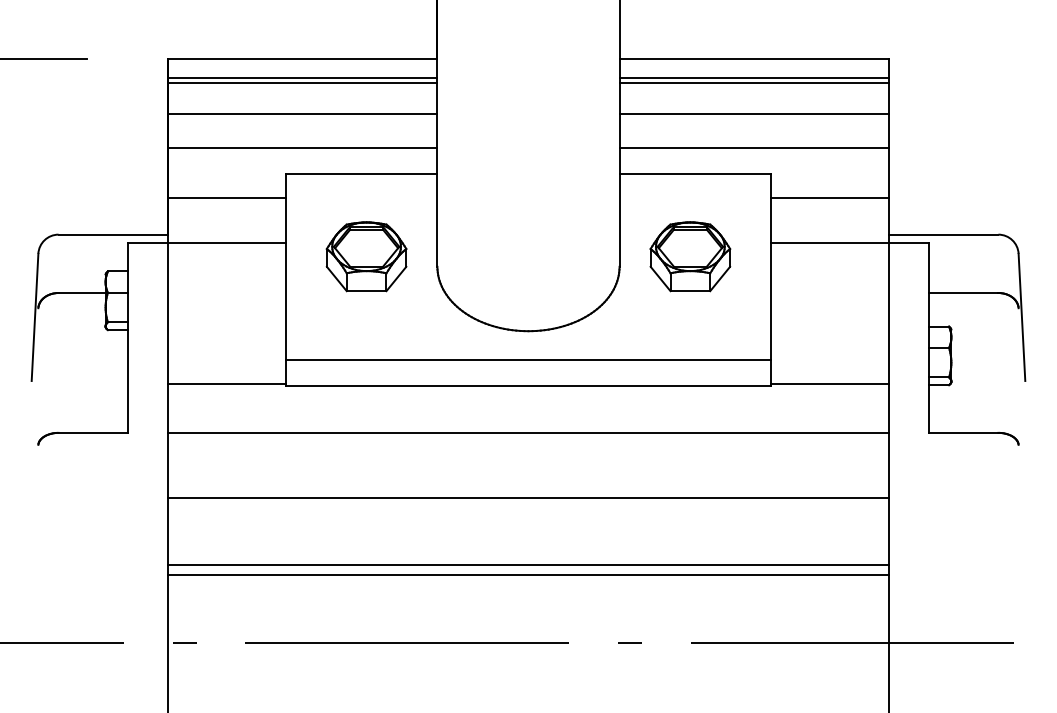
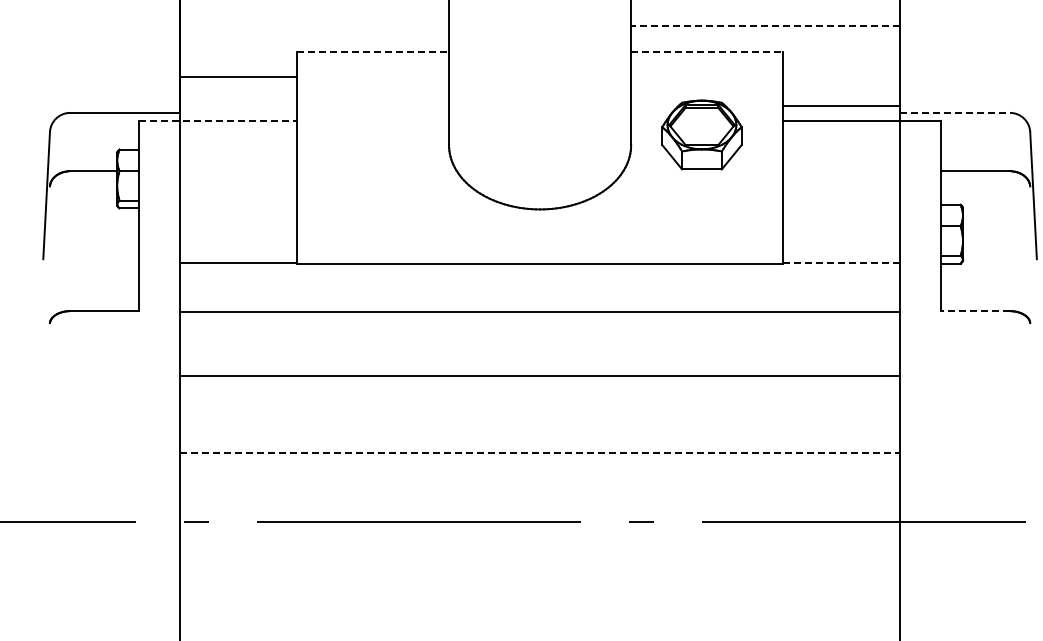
line: (302, 147) -> (314, 25), removed
line: (754, 147) -> (766, 25), solid -> dashed
line: (361, 173) -> (373, 51), solid -> dashed
line: (695, 173) -> (707, 51), solid -> dashed
line: (829, 198) -> (841, 105), moved
line: (943, 234) -> (955, 112), solid -> dashed
line: (206, 242) -> (218, 120), solid -> dashed
part: (366, 256) -> (378, 134), removed
line: (528, 359) -> (540, 237), removed
line: (830, 384) -> (842, 262), solid -> dashed
line: (963, 432) -> (975, 310), solid -> dashed
line: (528, 564) -> (540, 442), removed
line: (528, 574) -> (540, 452), solid -> dashed

